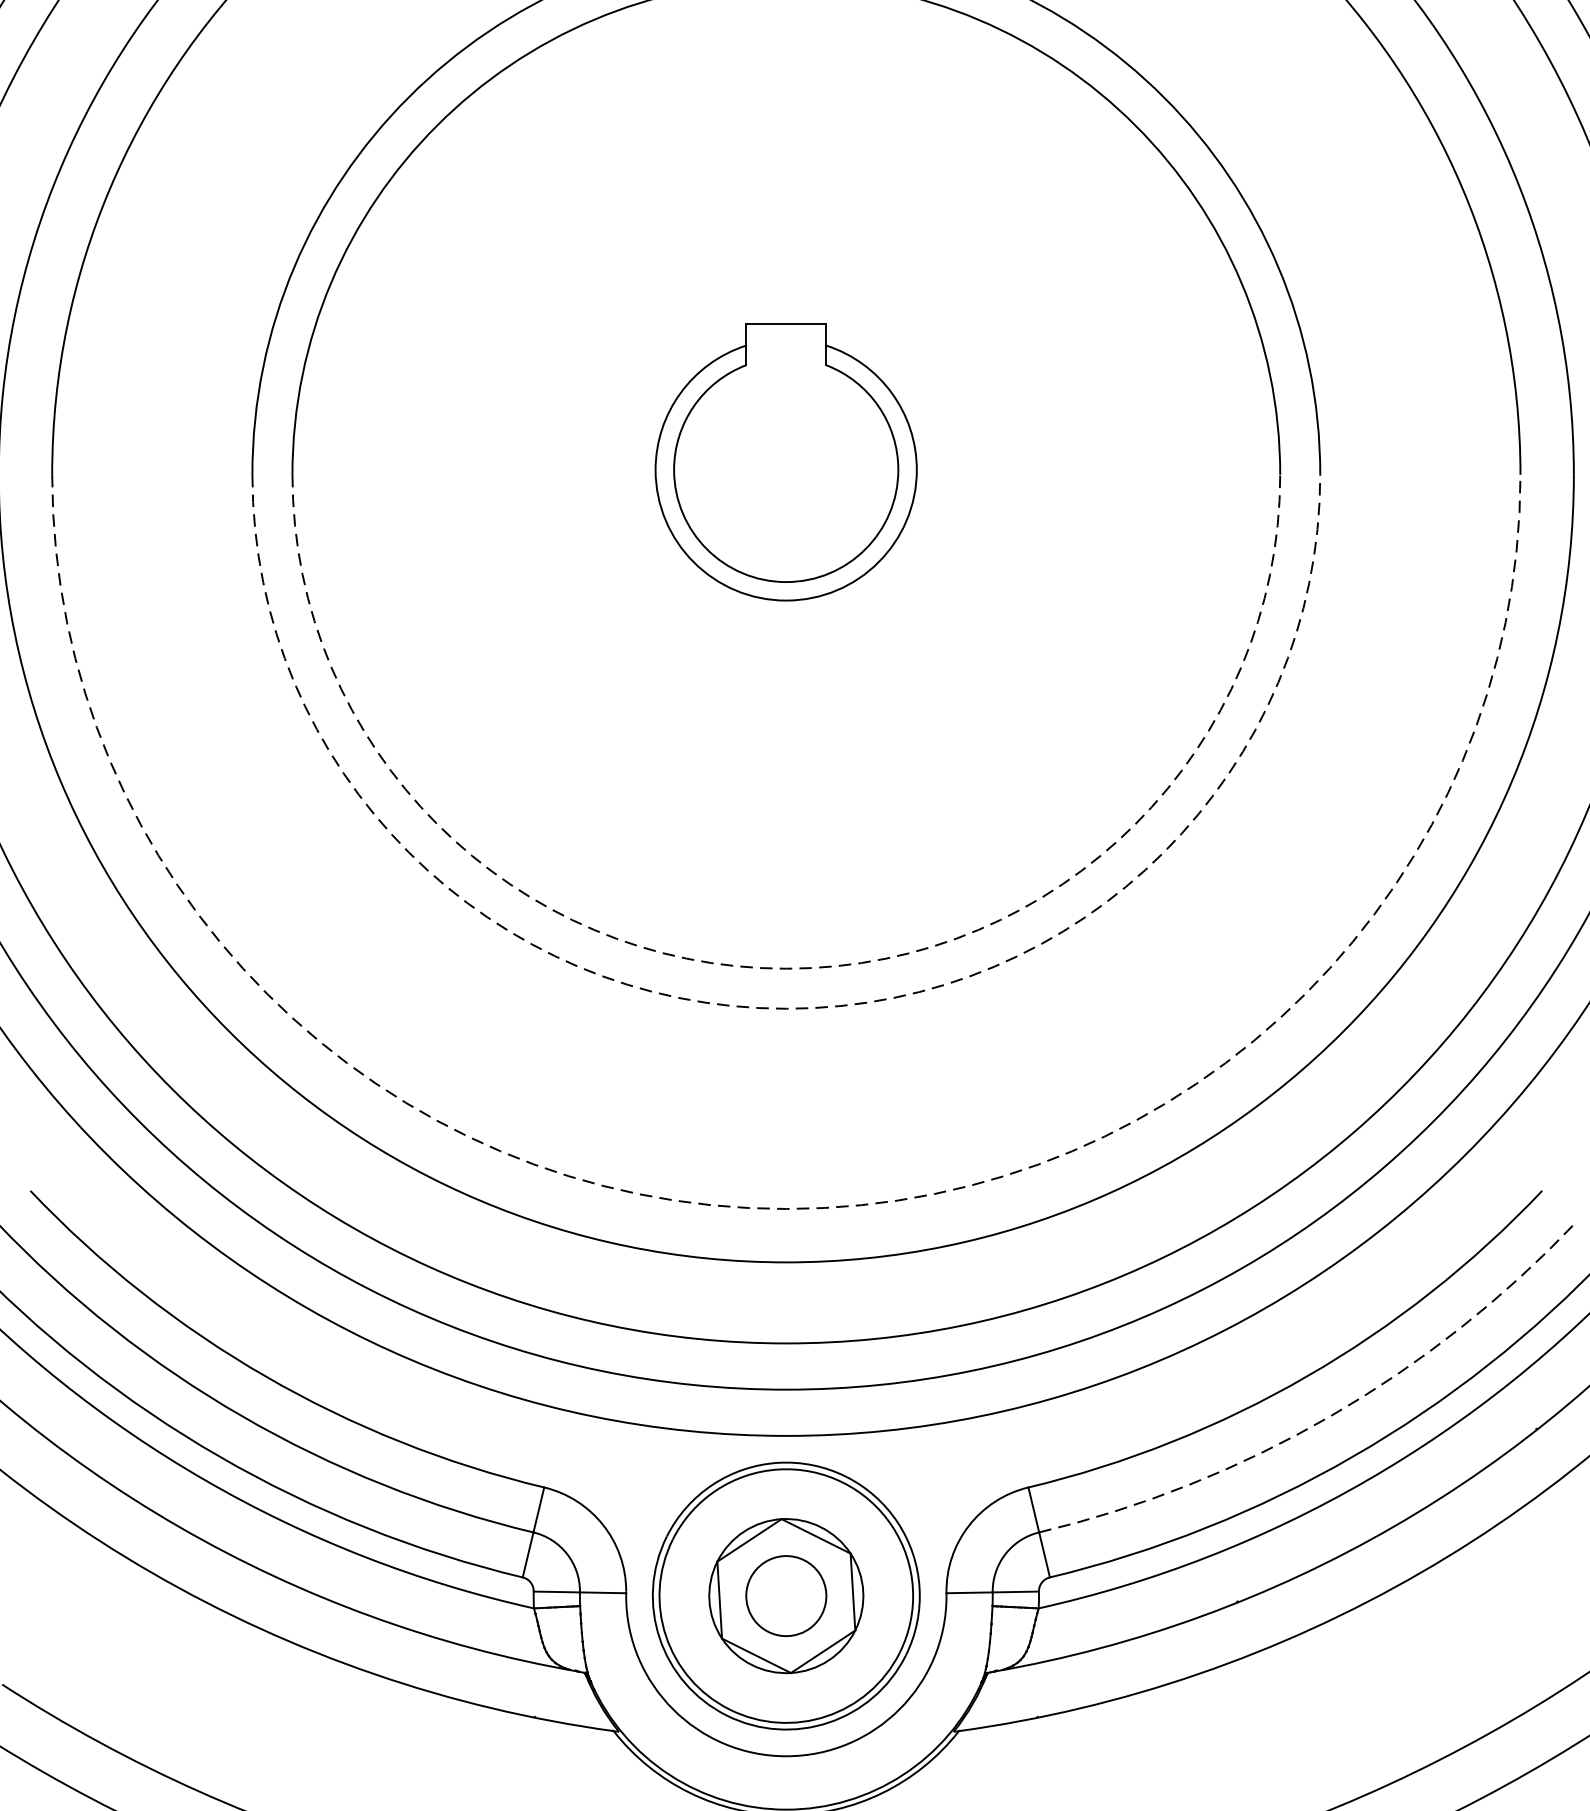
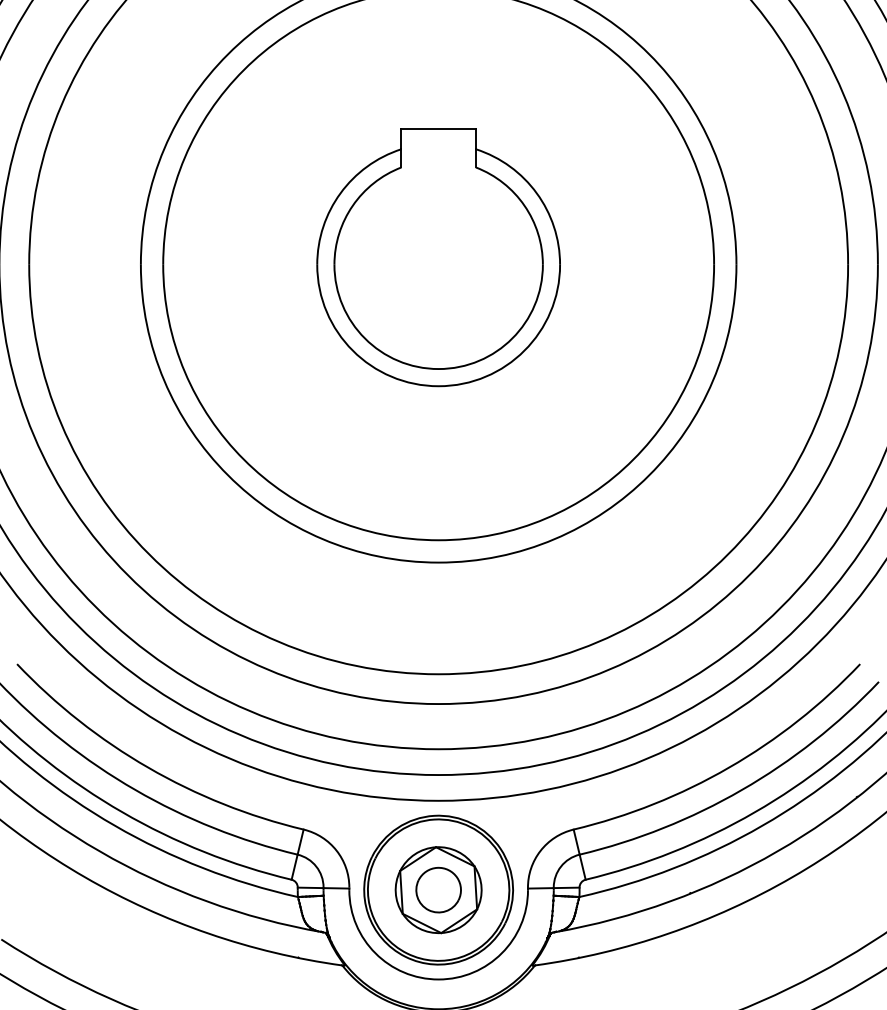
part: (786, 461) -> (438, 257), size x1.67
arc: (786, 969) -> (438, 540), dashed -> solid
arc: (786, 1008) -> (438, 562), dashed -> solid
arc: (786, 1209) -> (438, 674), dashed -> solid
arc: (1329, 1417) -> (741, 790), dashed -> solid

